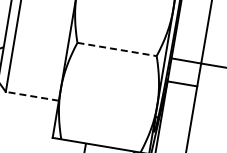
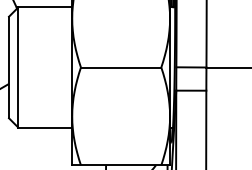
line: (117, 49) -> (121, 67), dashed -> solid
line: (32, 96) -> (45, 127), dashed -> solid

